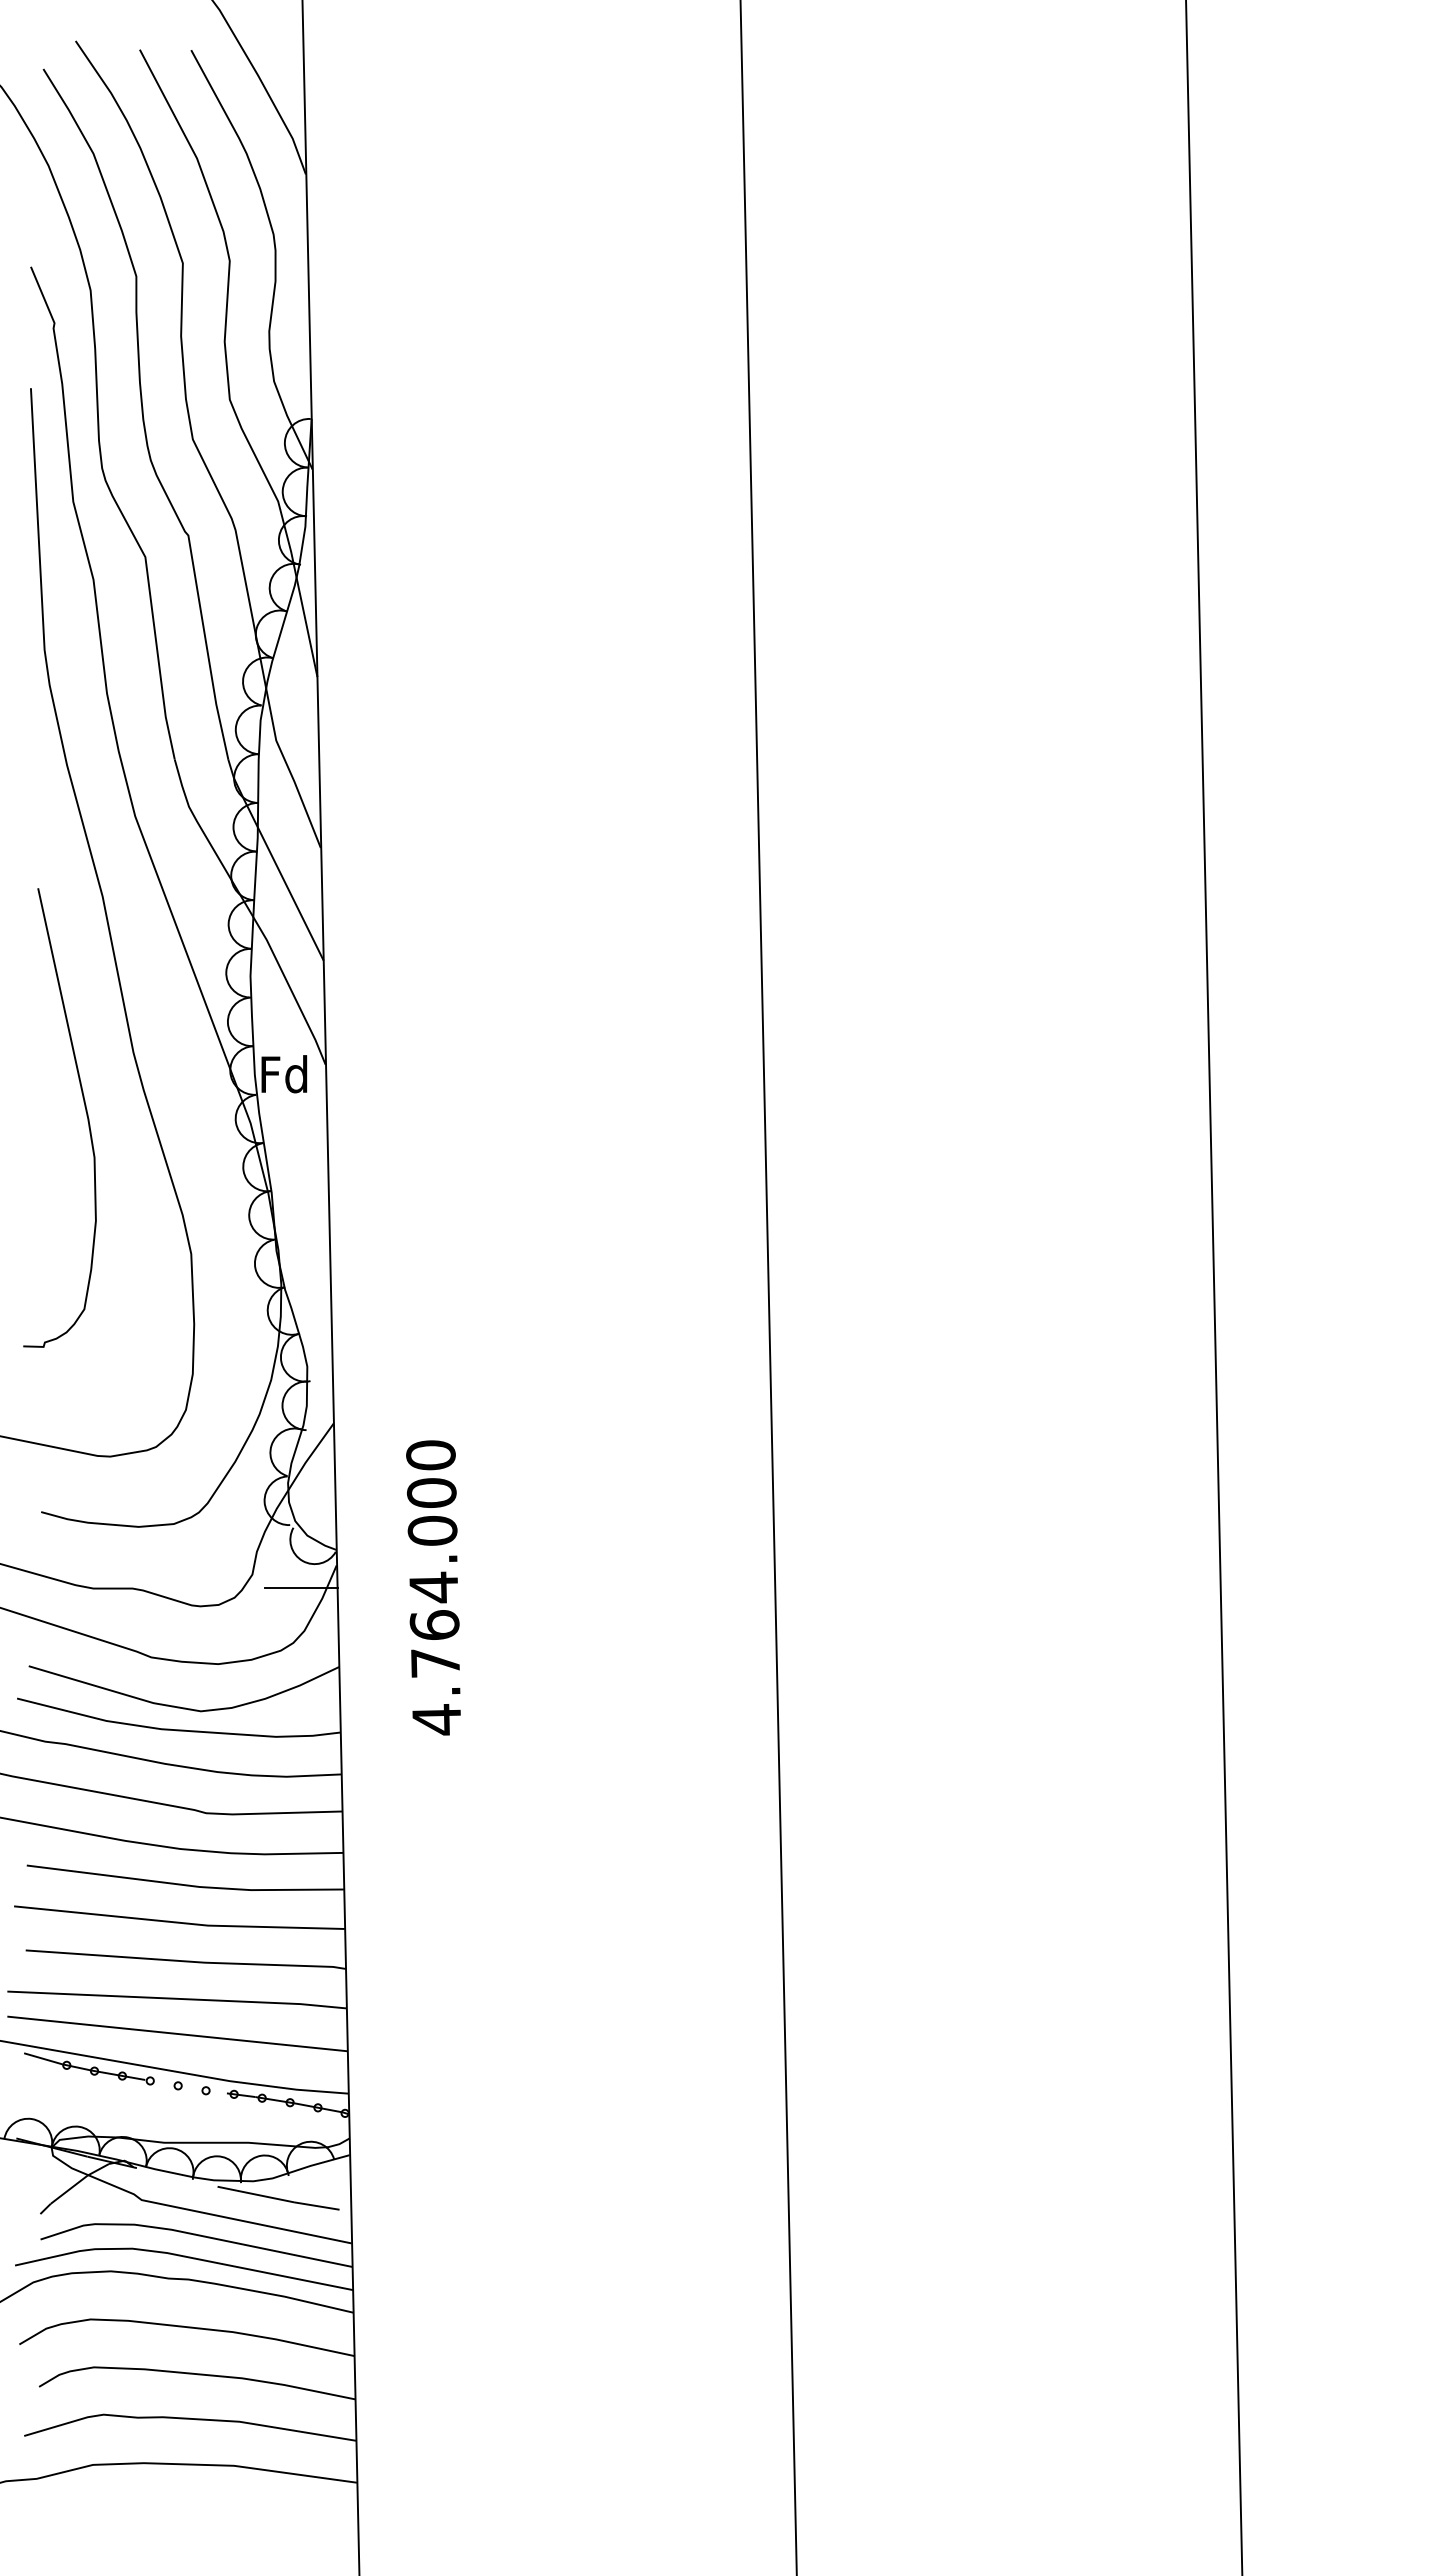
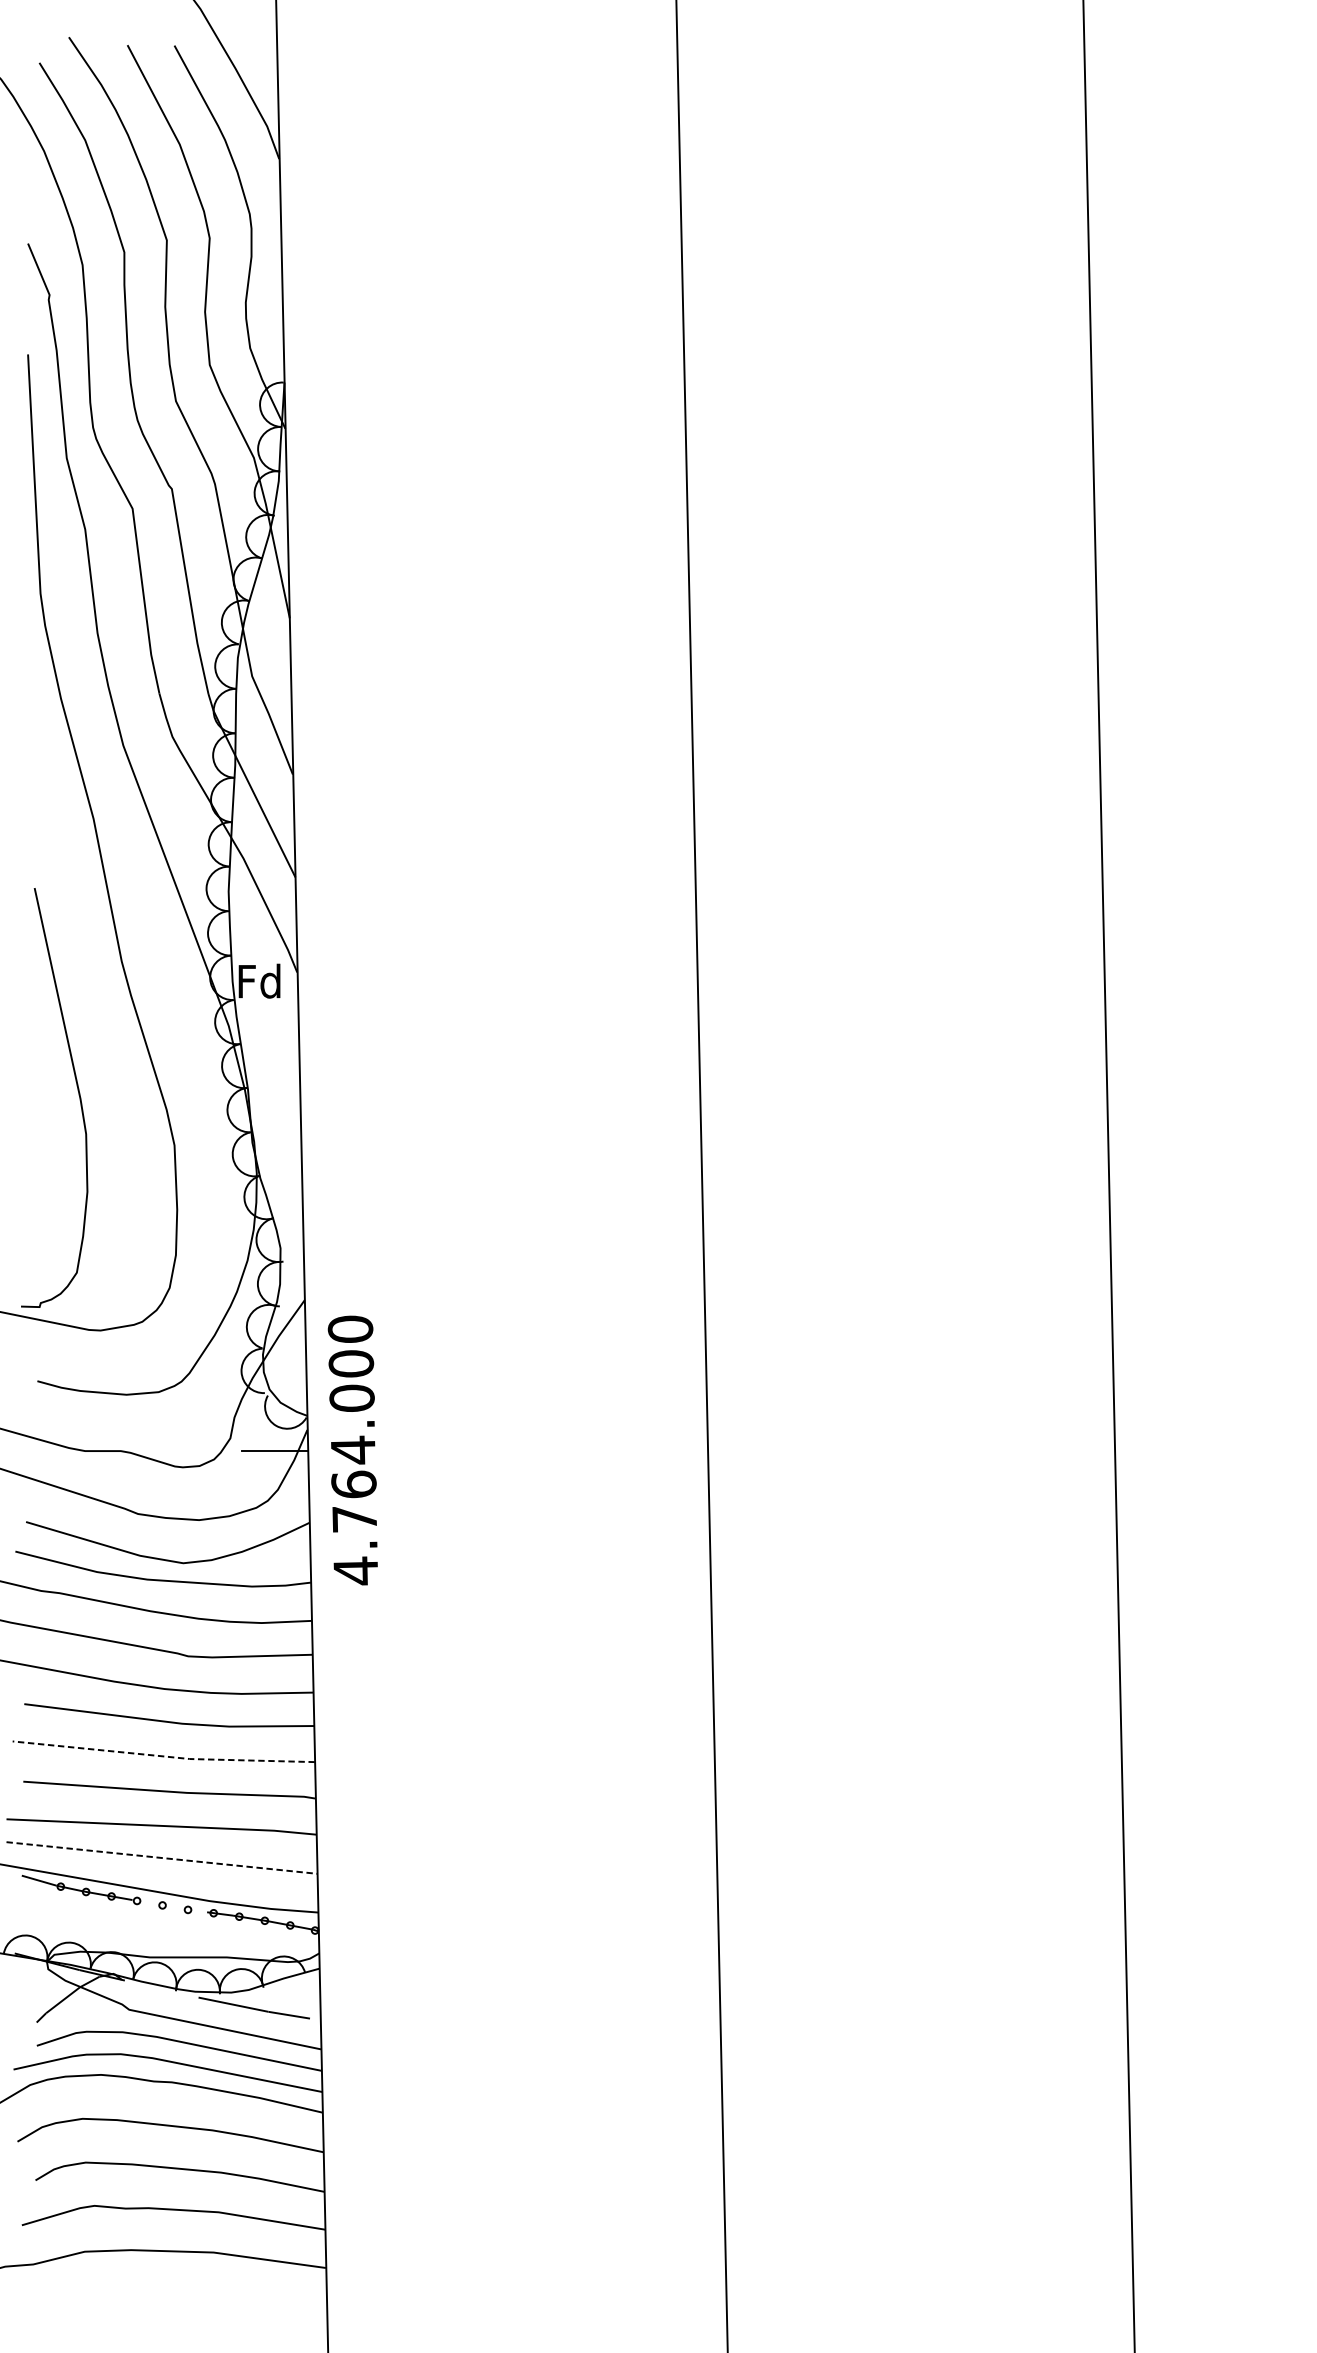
curve: (85, 1111) -> (77, 1091), moved
text: (433, 1587) -> (352, 1450), moved
line: (179, 1922) -> (163, 1756), solid -> dashed
line: (178, 2034) -> (162, 1858), solid -> dashed

